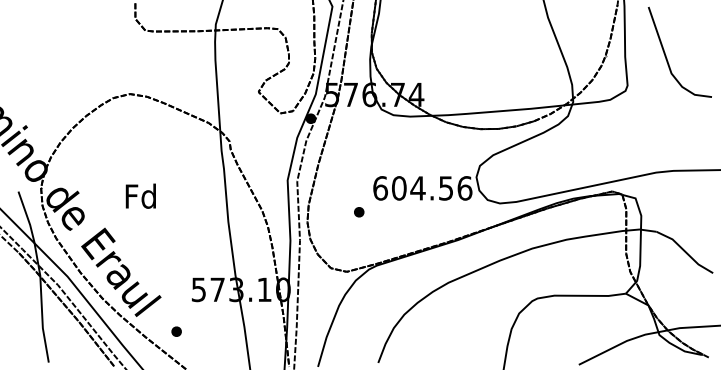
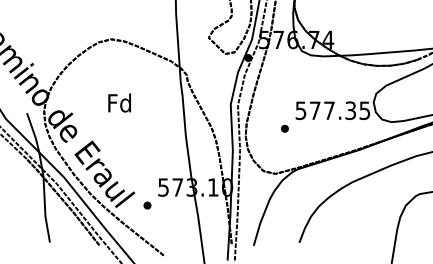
text: (422, 188) -> (332, 110), 604.56 -> 577.35
text: (140, 195) -> (119, 102), moved
part: (176, 331) -> (147, 205), moved

